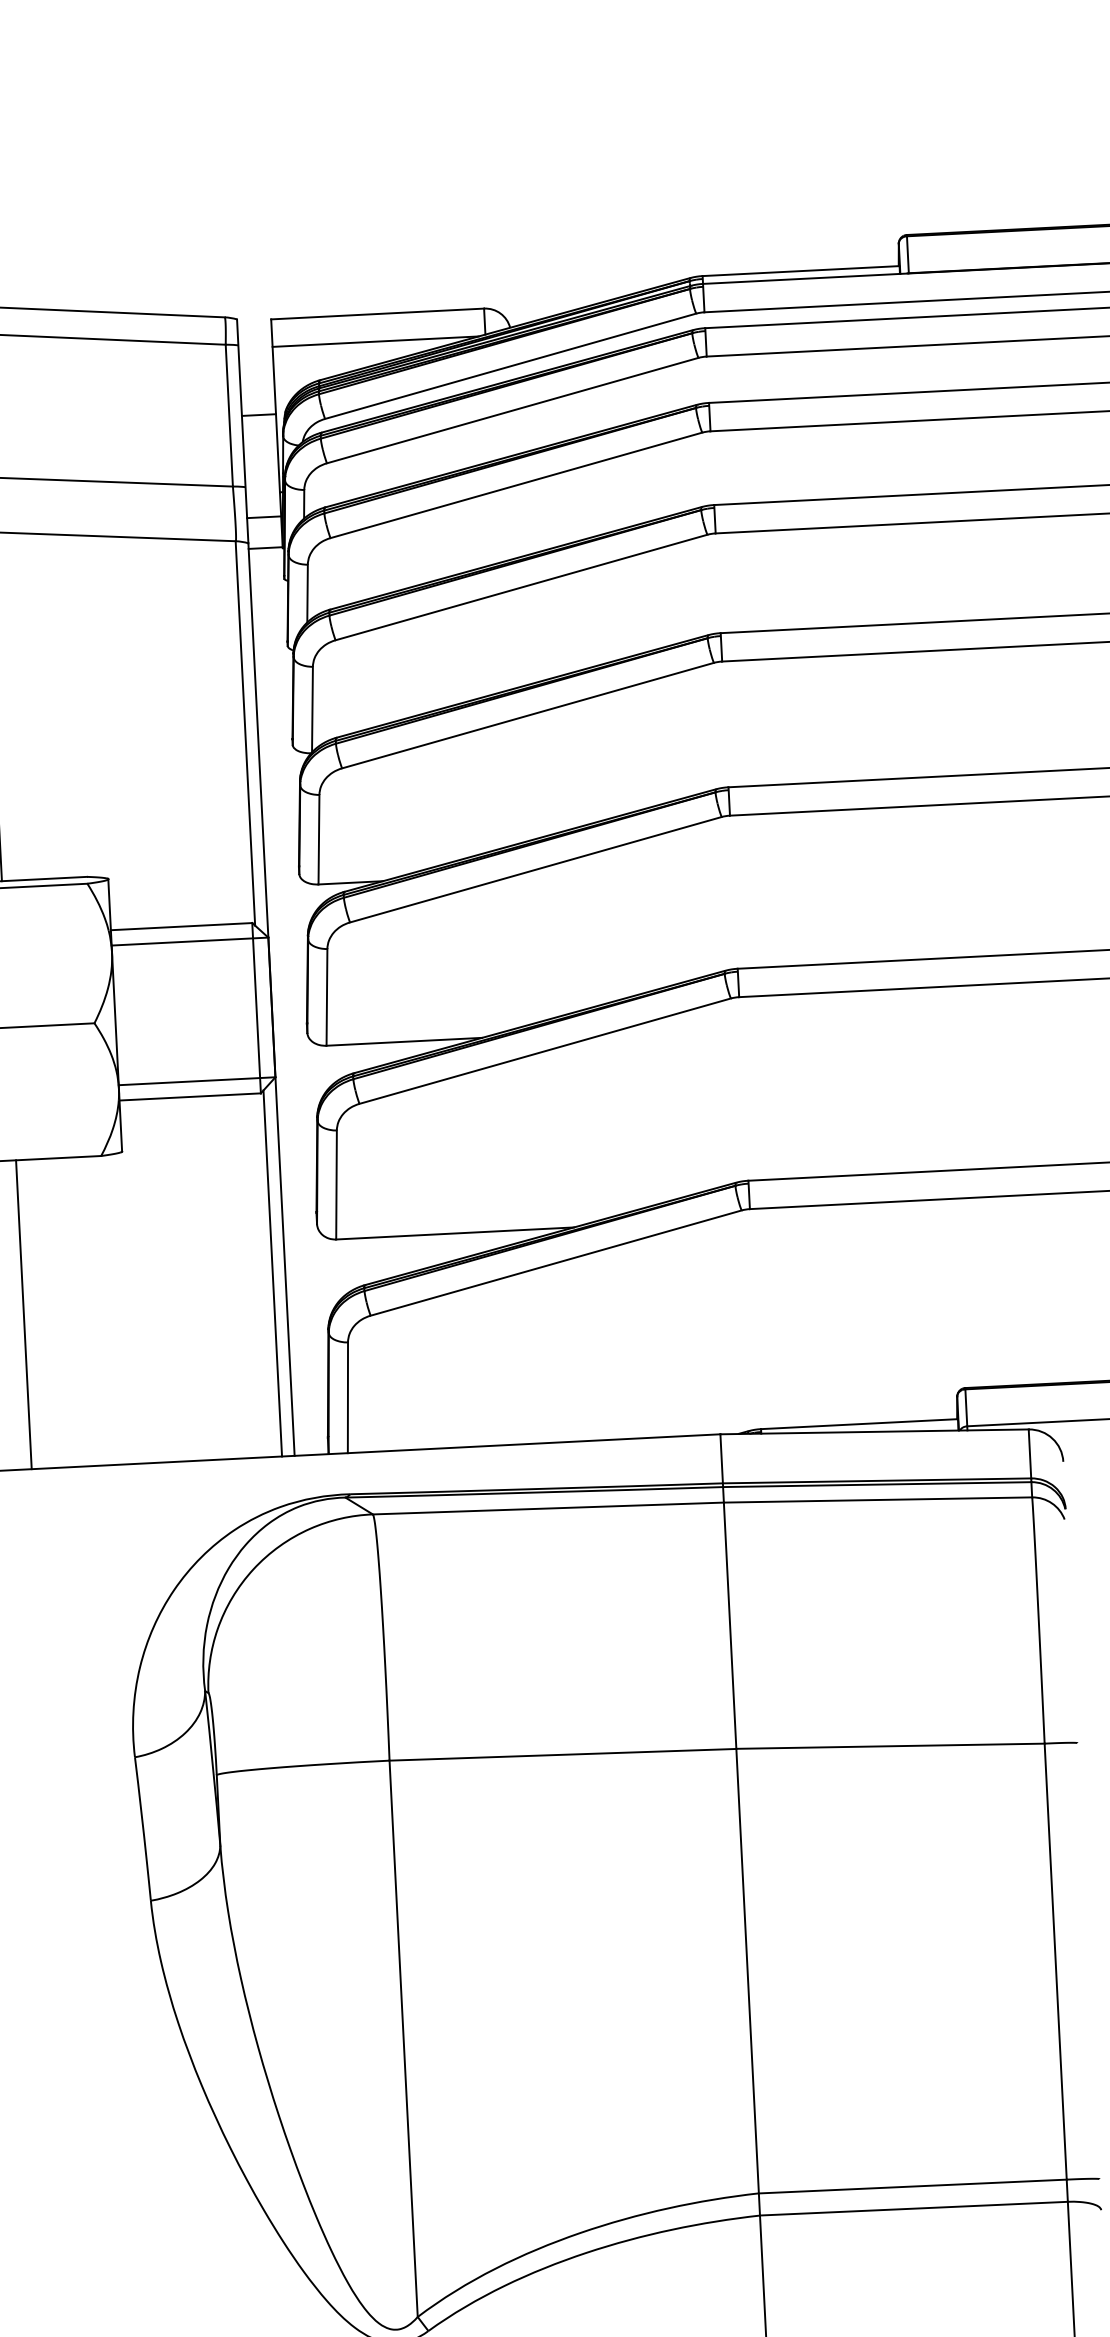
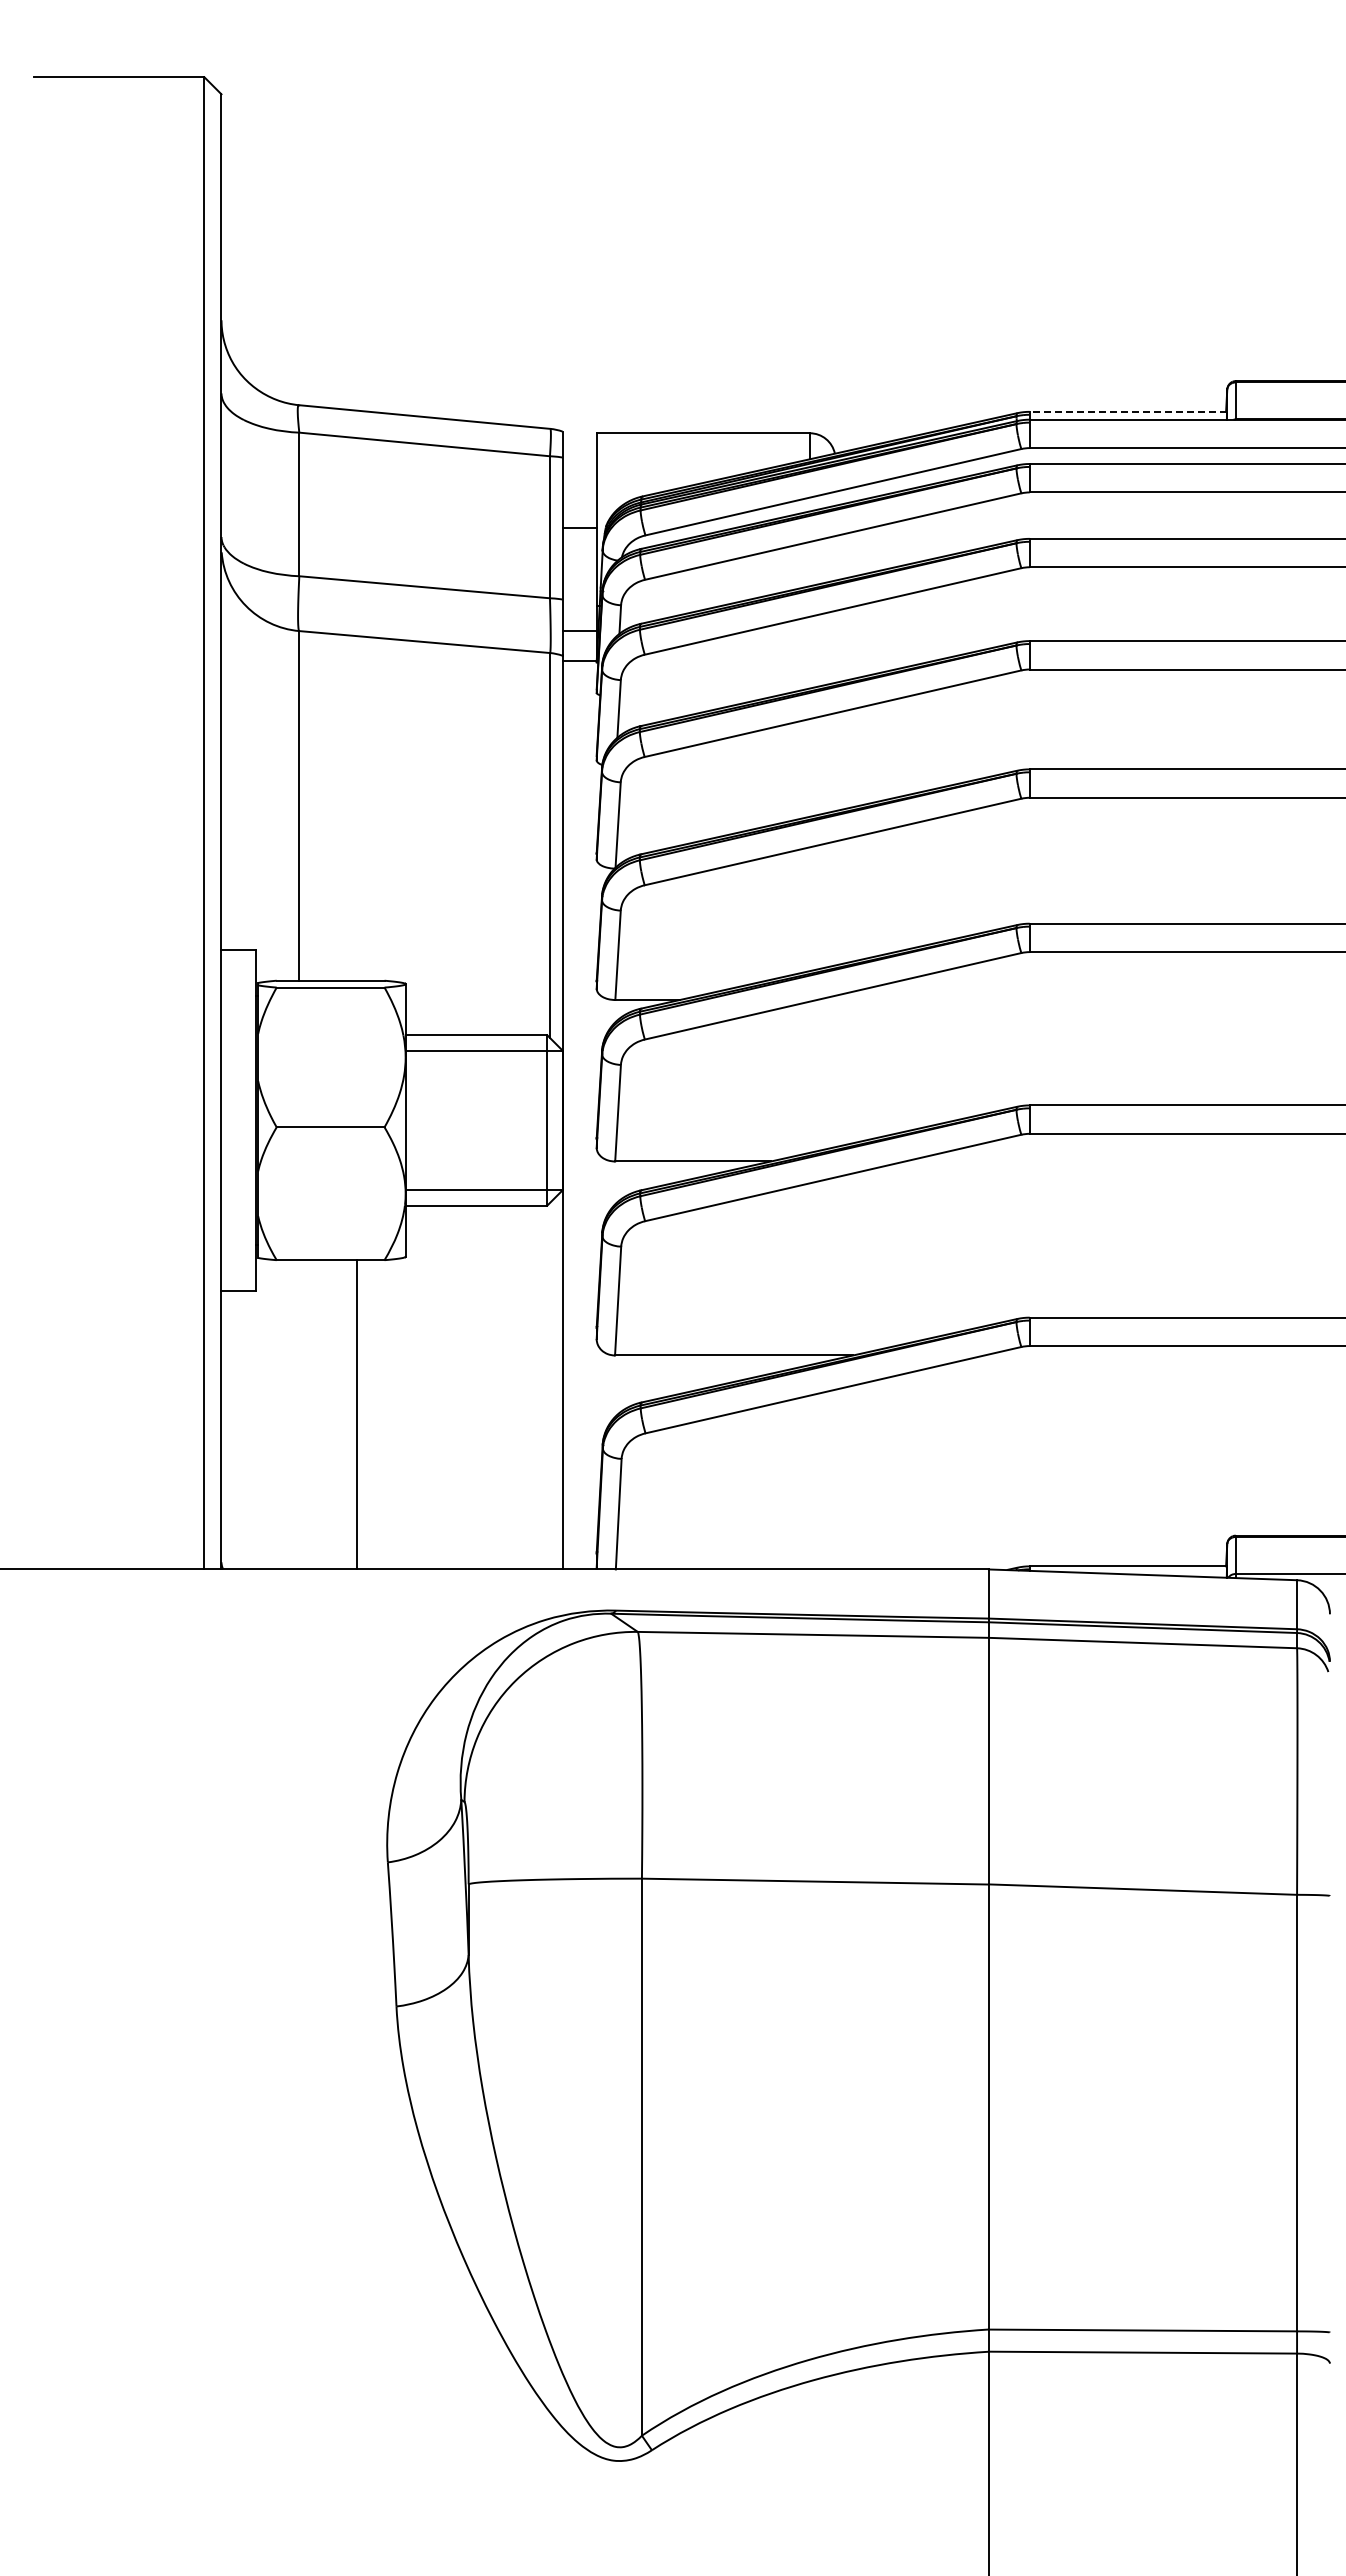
line: (801, 270) -> (1128, 411), solid -> dashed
line: (375, 341) -> (699, 460), removed
line: (272, 1272) -> (549, 1385), removed
line: (24, 1314) -> (357, 1414), moved

